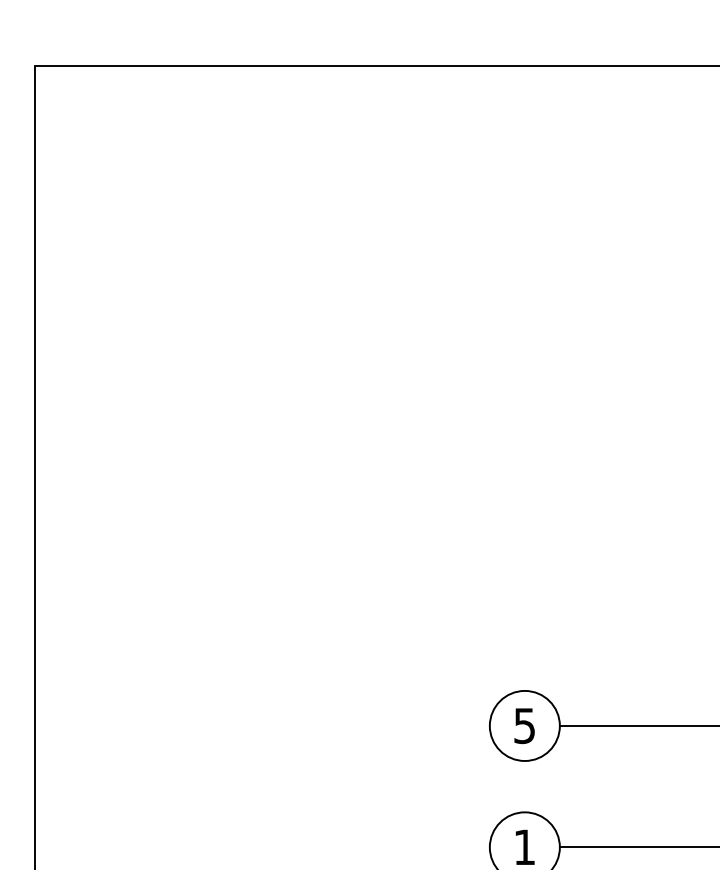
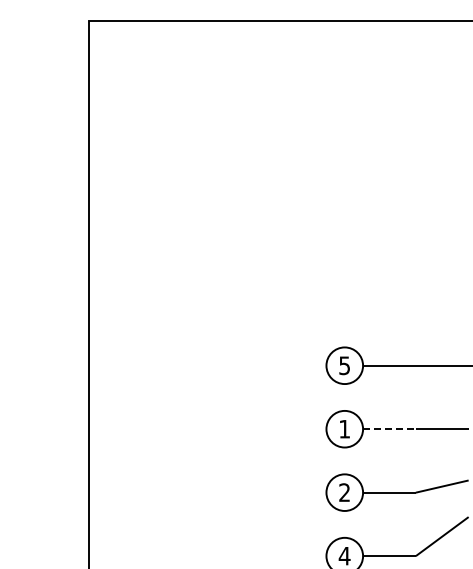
line: (610, 847) -> (389, 429), solid -> dashed

